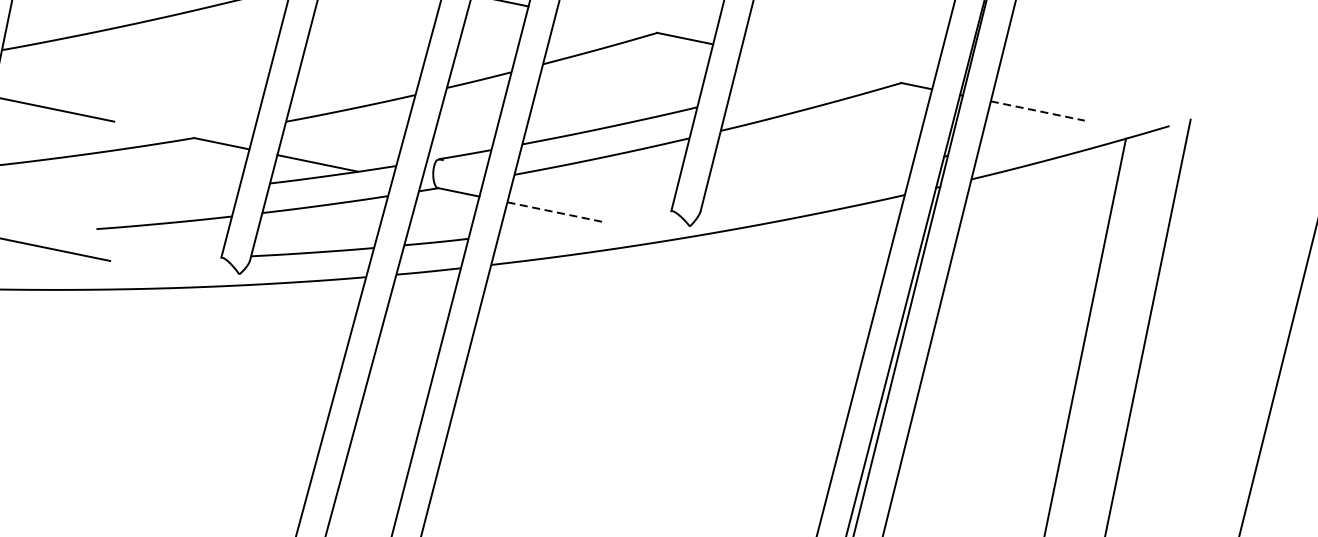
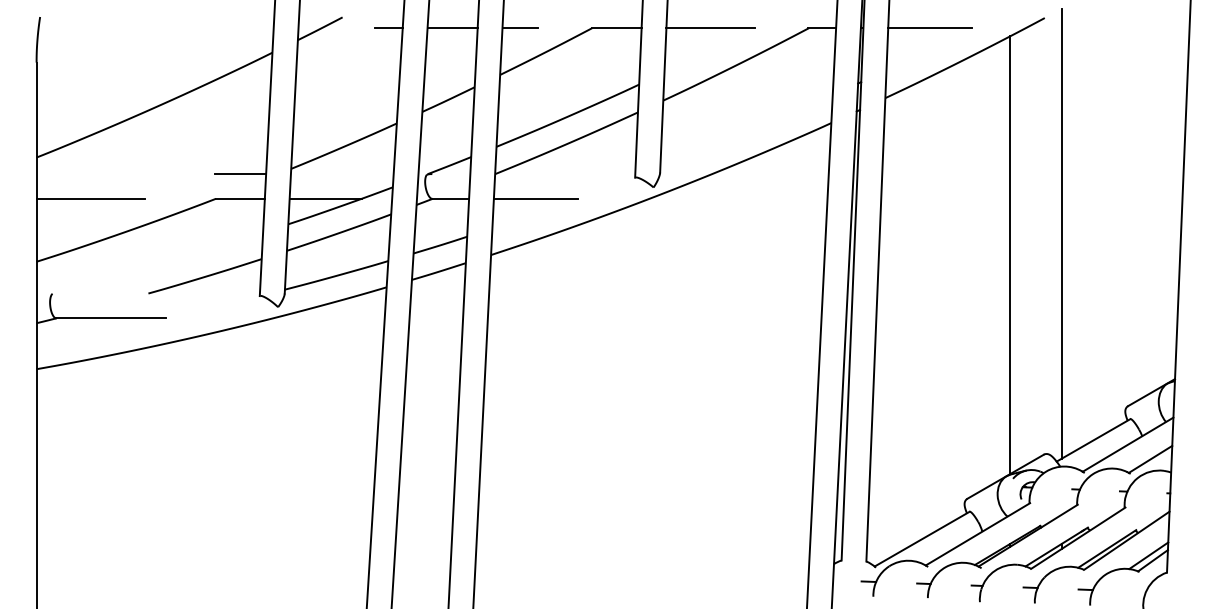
line: (576, 16) -> (520, 28), added
line: (790, 60) -> (710, 28), added
line: (1037, 111) -> (929, 28), dashed -> solid
line: (227, 116) -> (240, 174), added
line: (555, 211) -> (536, 198), dashed -> solid

